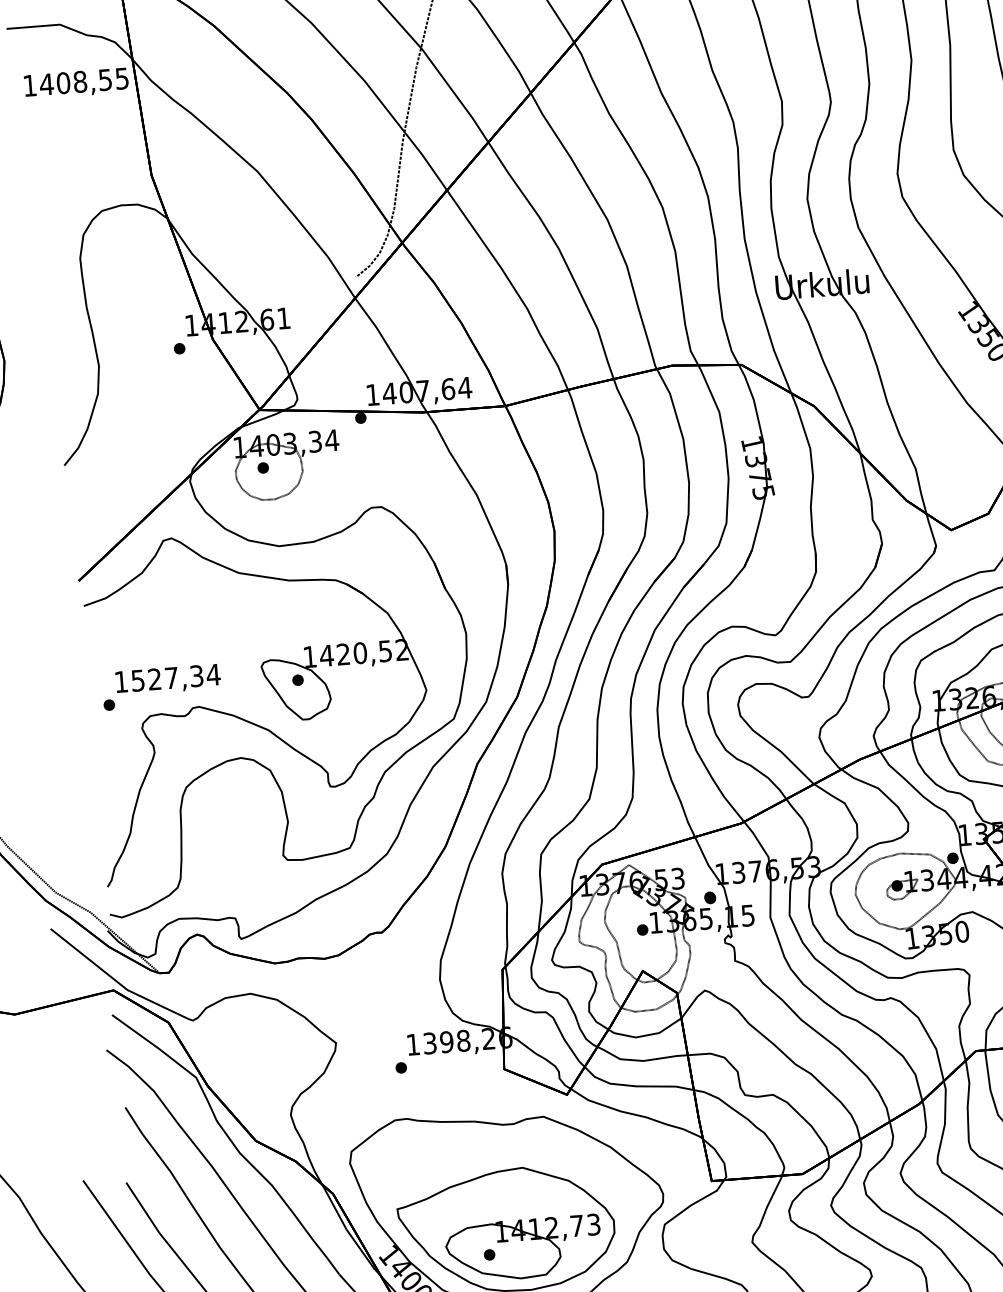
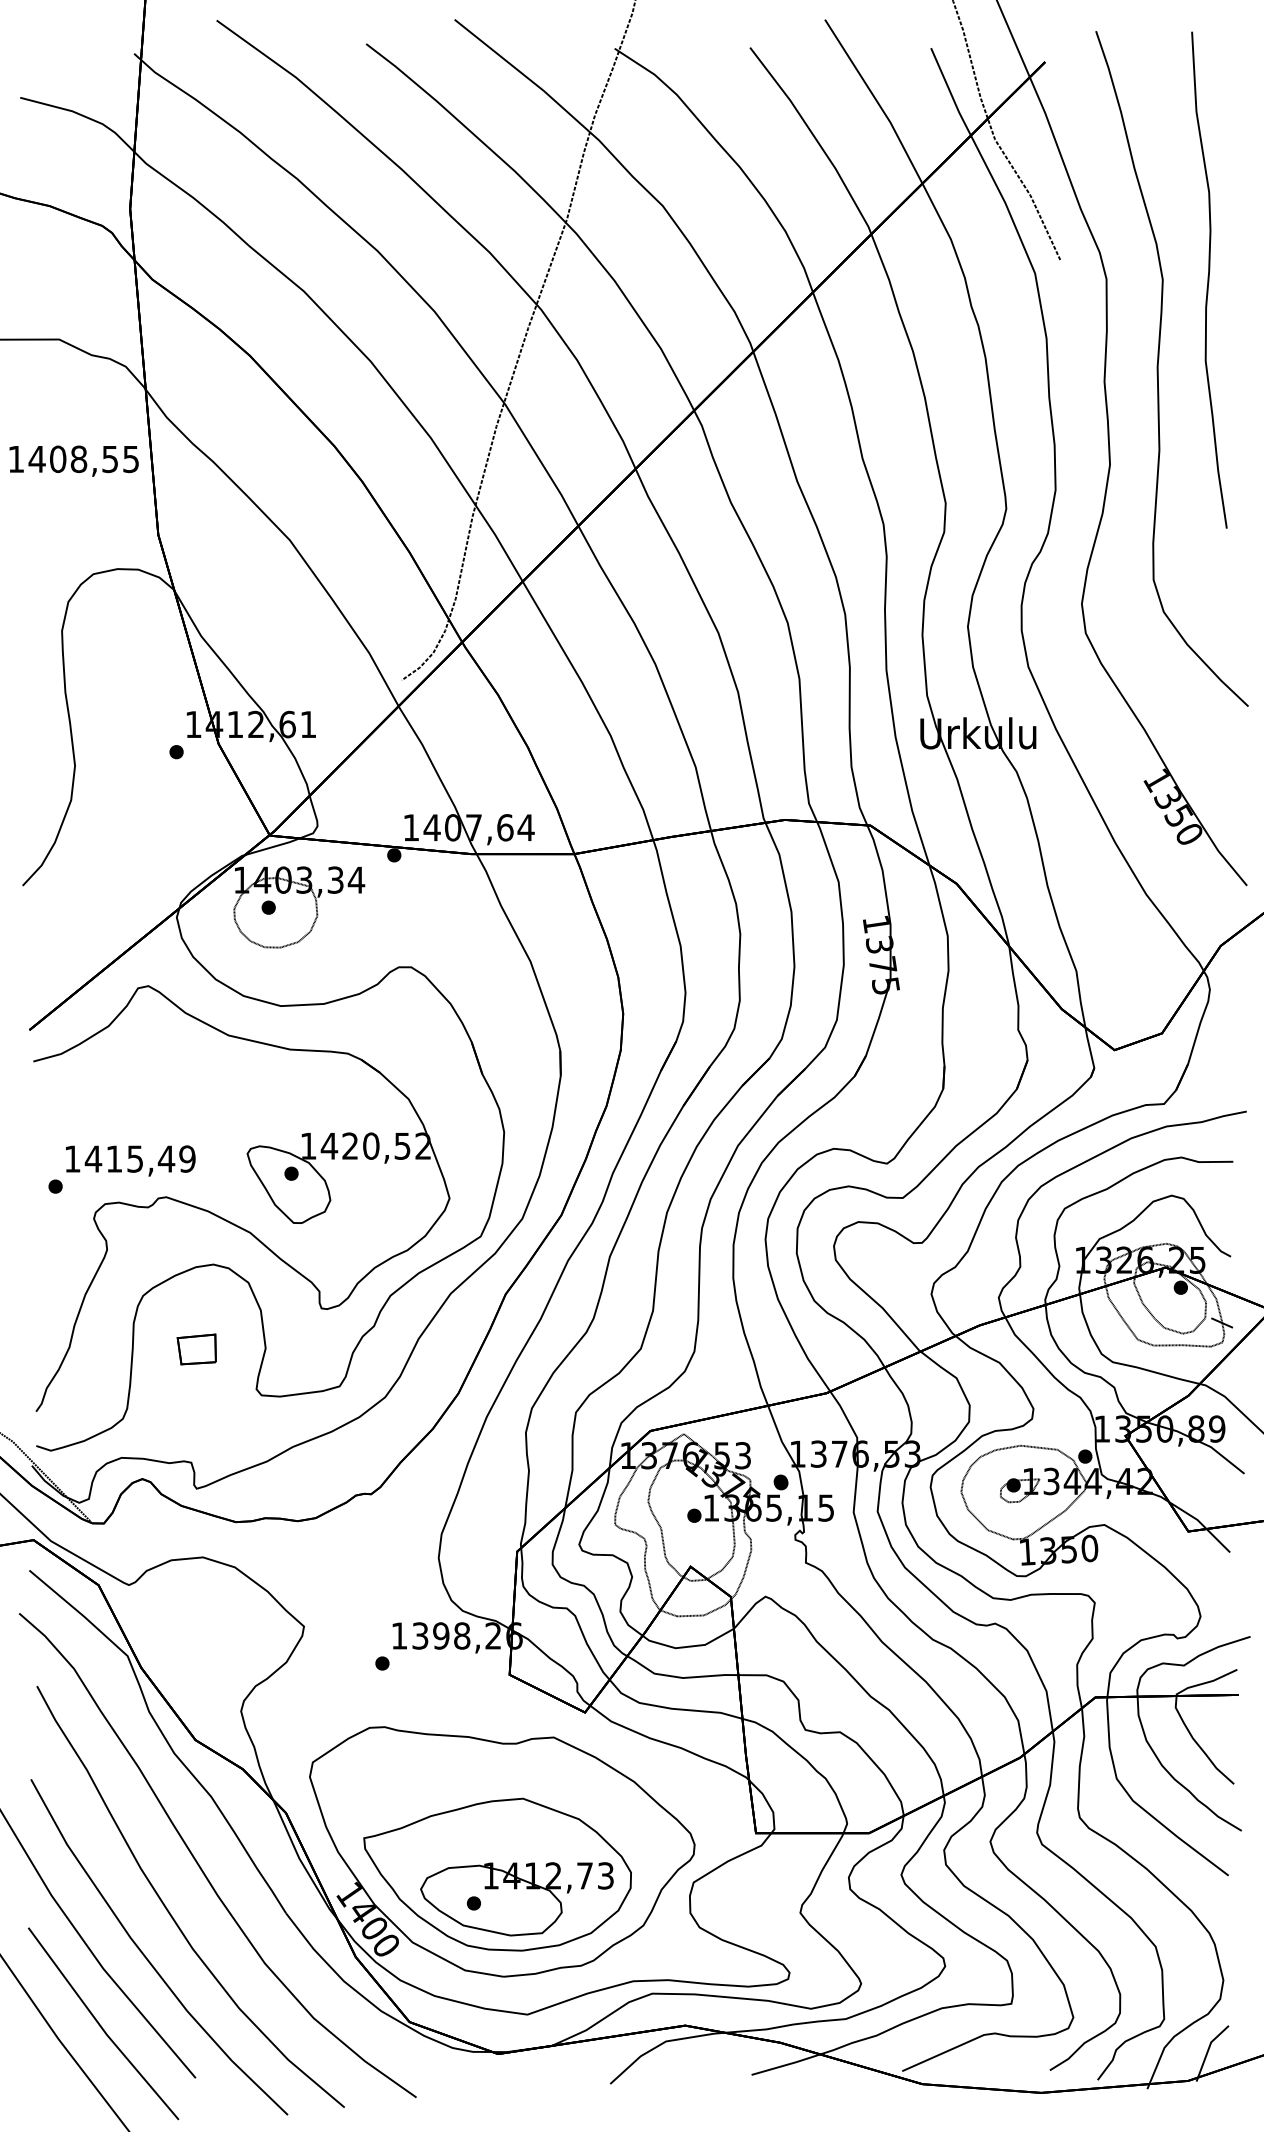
text: (75, 83) -> (73, 460), moved
text: (175, 677) -> (140, 1158), 1527,34 -> 1415,49
part: (232, 827) -> (196, 1349), added

